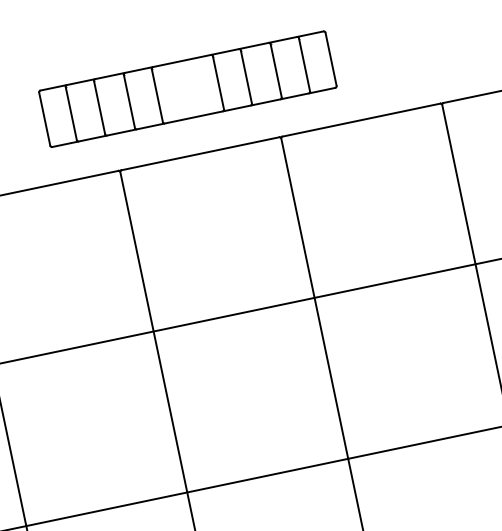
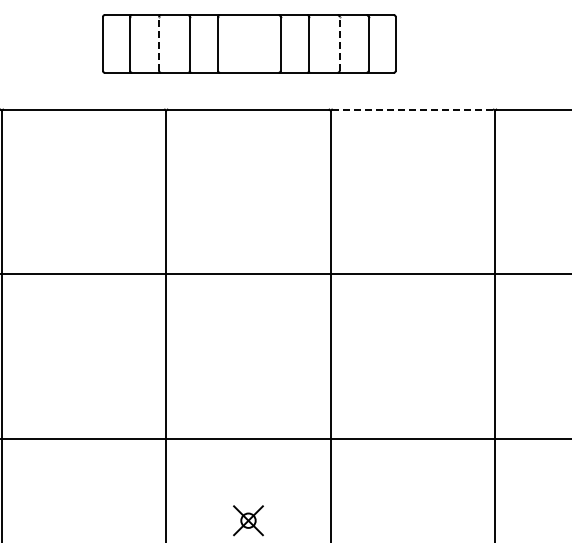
line: (276, 70) -> (339, 43), solid -> dashed
line: (99, 107) -> (159, 43), solid -> dashed
line: (360, 120) -> (412, 109), solid -> dashed

